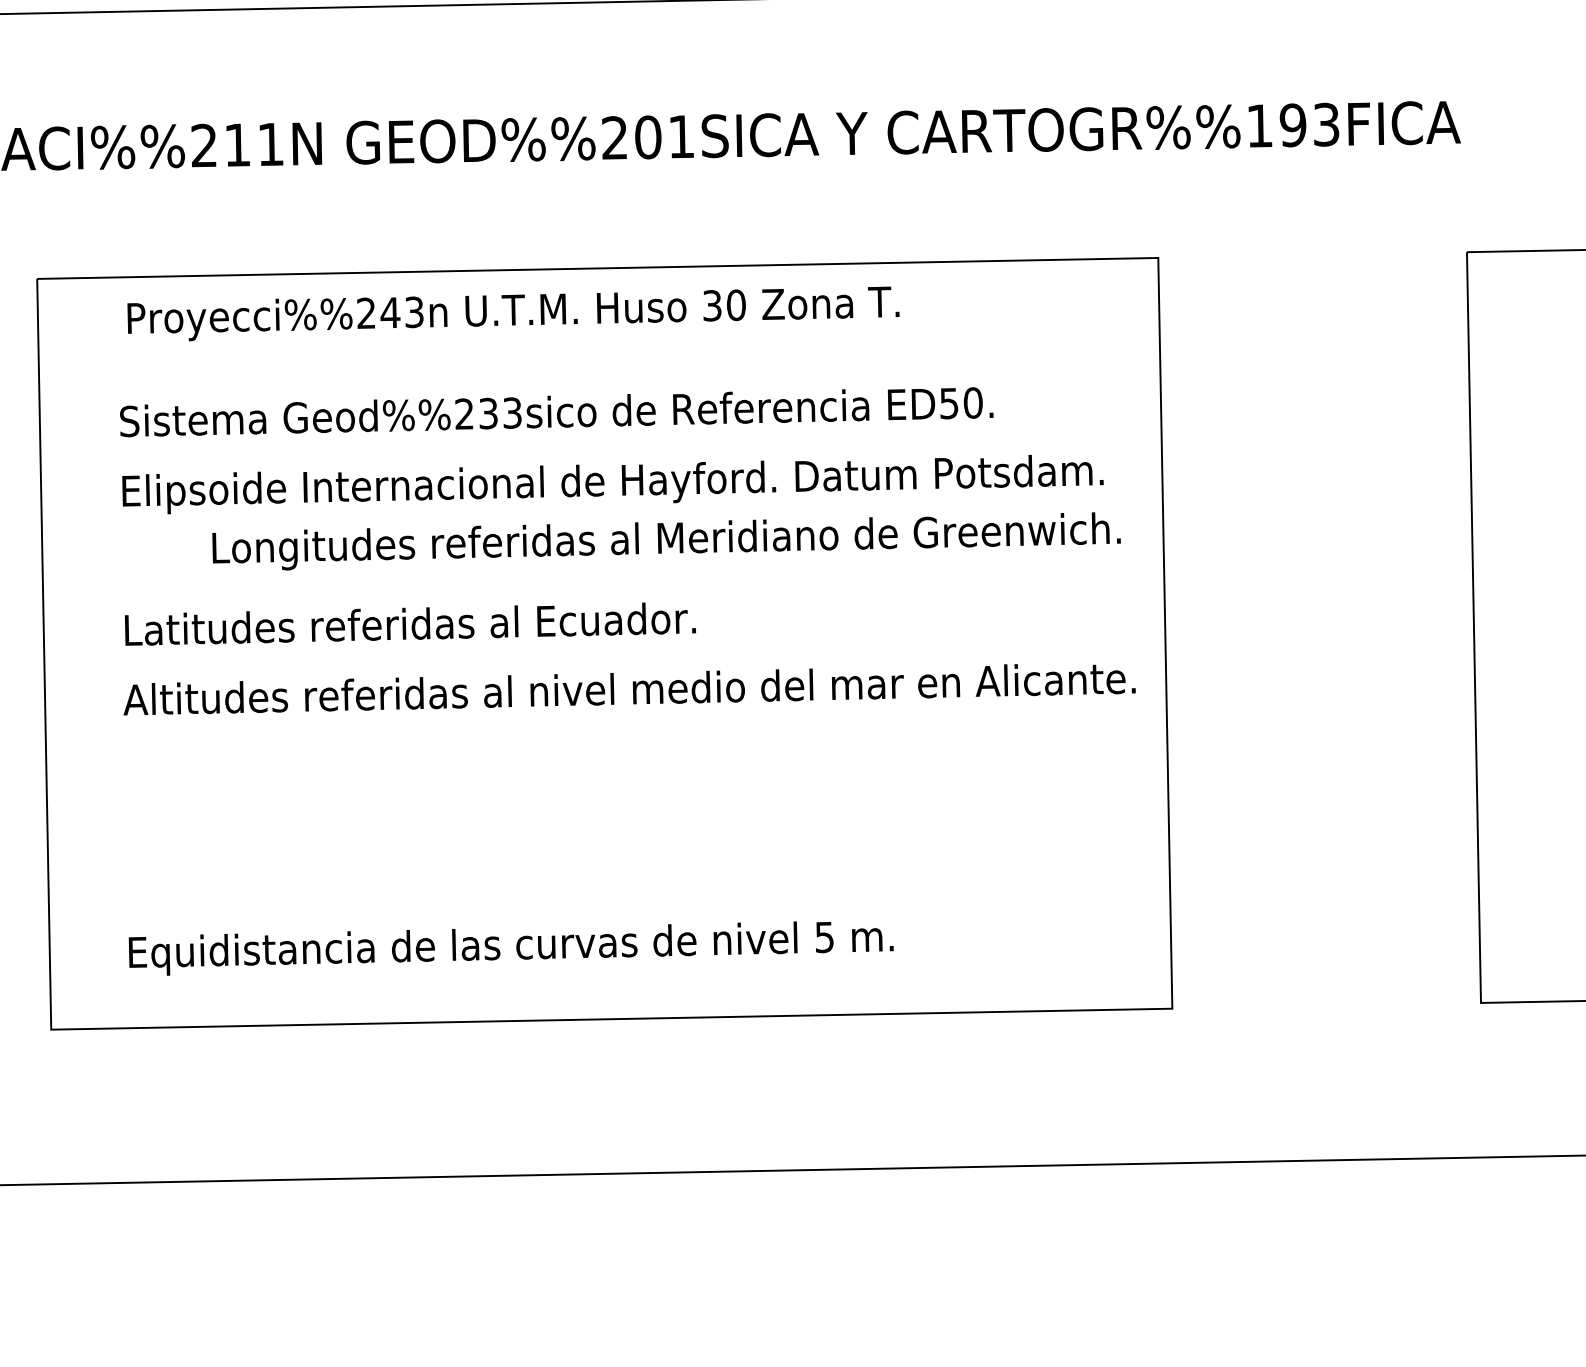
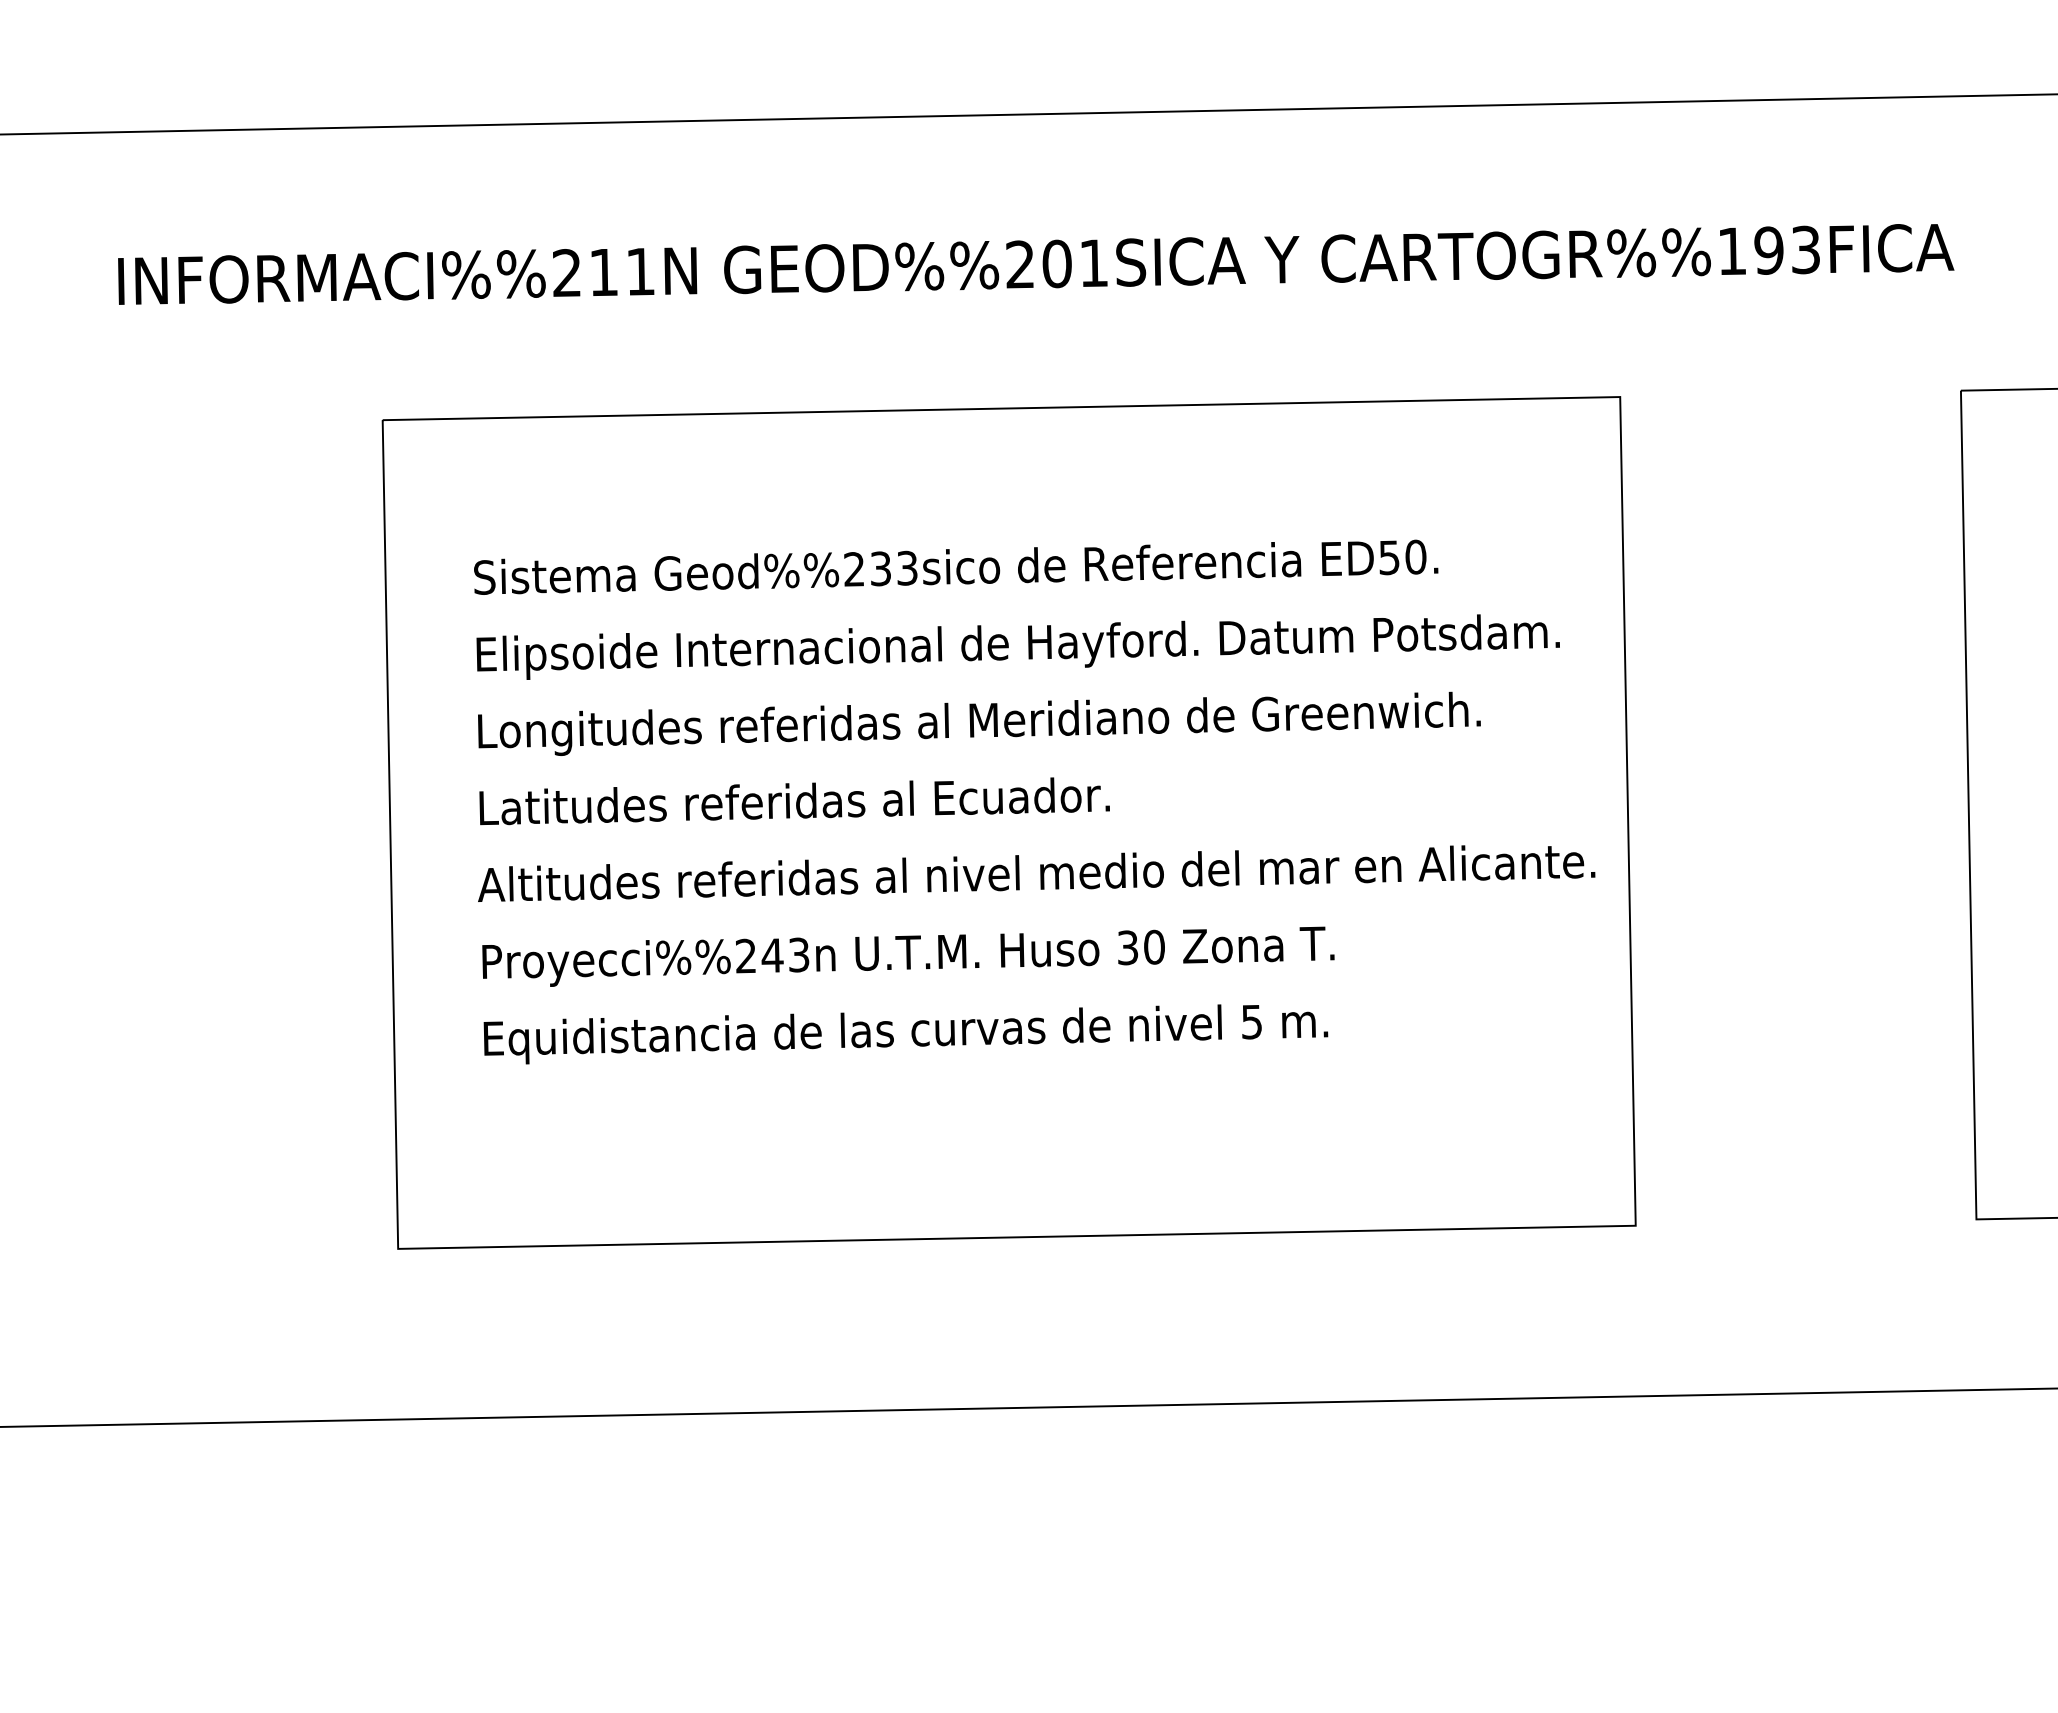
text: (513, 313) -> (908, 956), moved
text: (666, 541) -> (979, 723), moved
text: (510, 948) -> (905, 1034), moved

